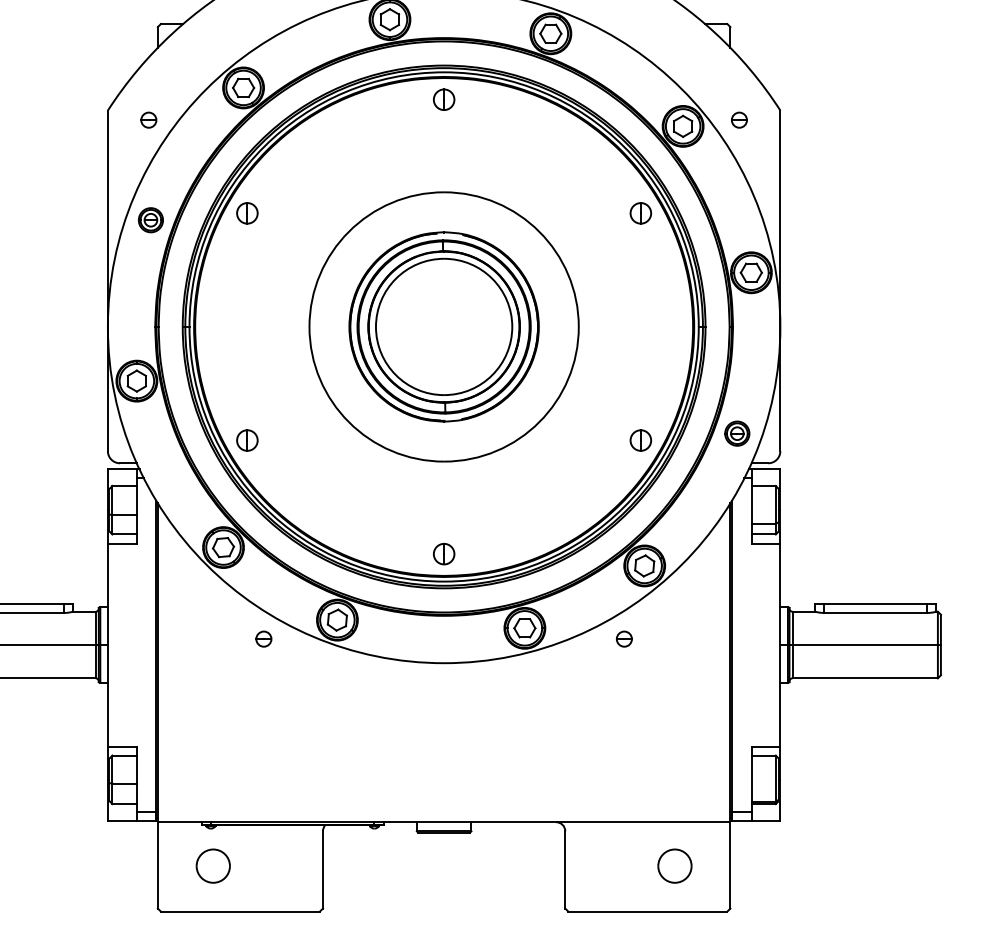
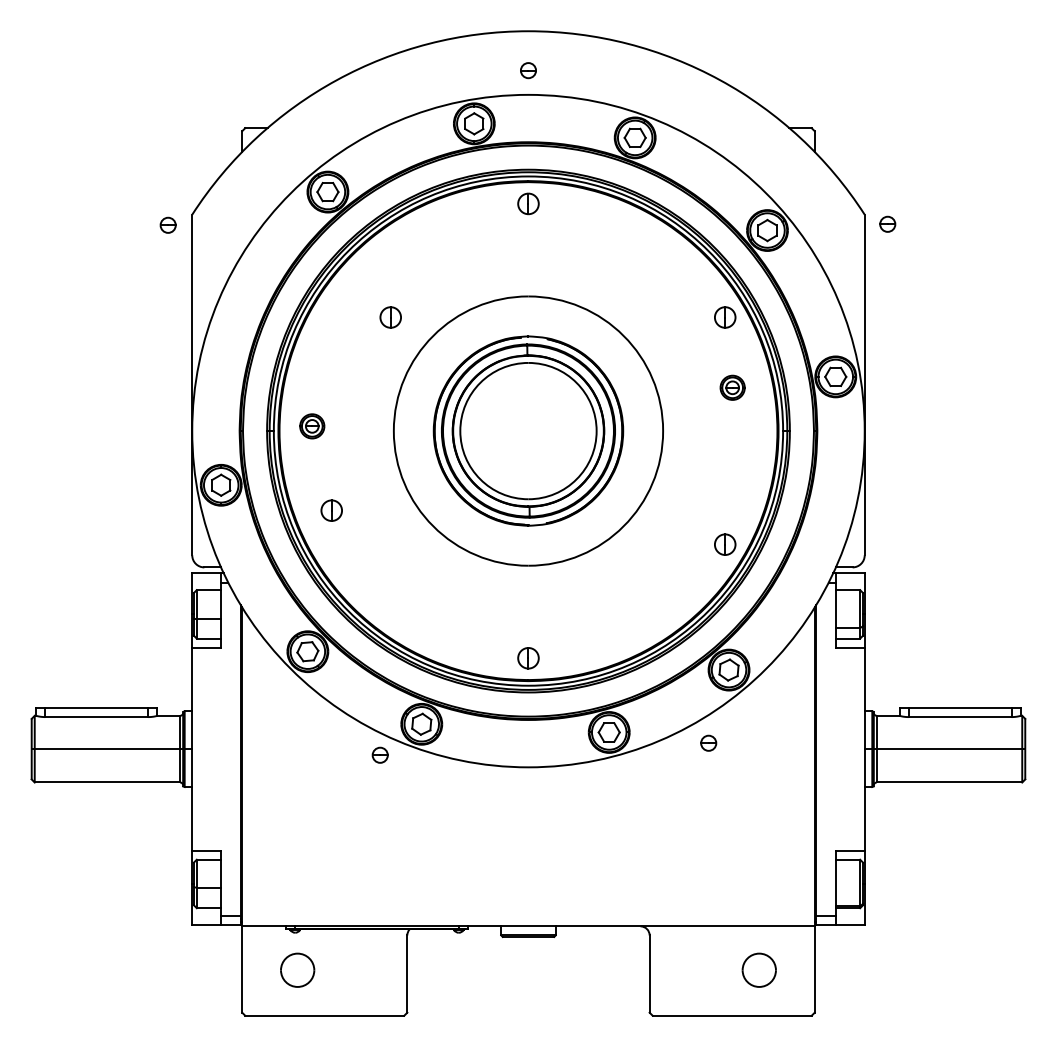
part: (148, 119) -> (167, 224), moved
part: (739, 119) -> (887, 223), moved
part: (247, 213) -> (390, 317), moved
part: (151, 220) -> (312, 426), moved
part: (737, 433) -> (732, 387), moved
part: (247, 440) -> (331, 510), moved
part: (263, 638) -> (379, 754), moved

